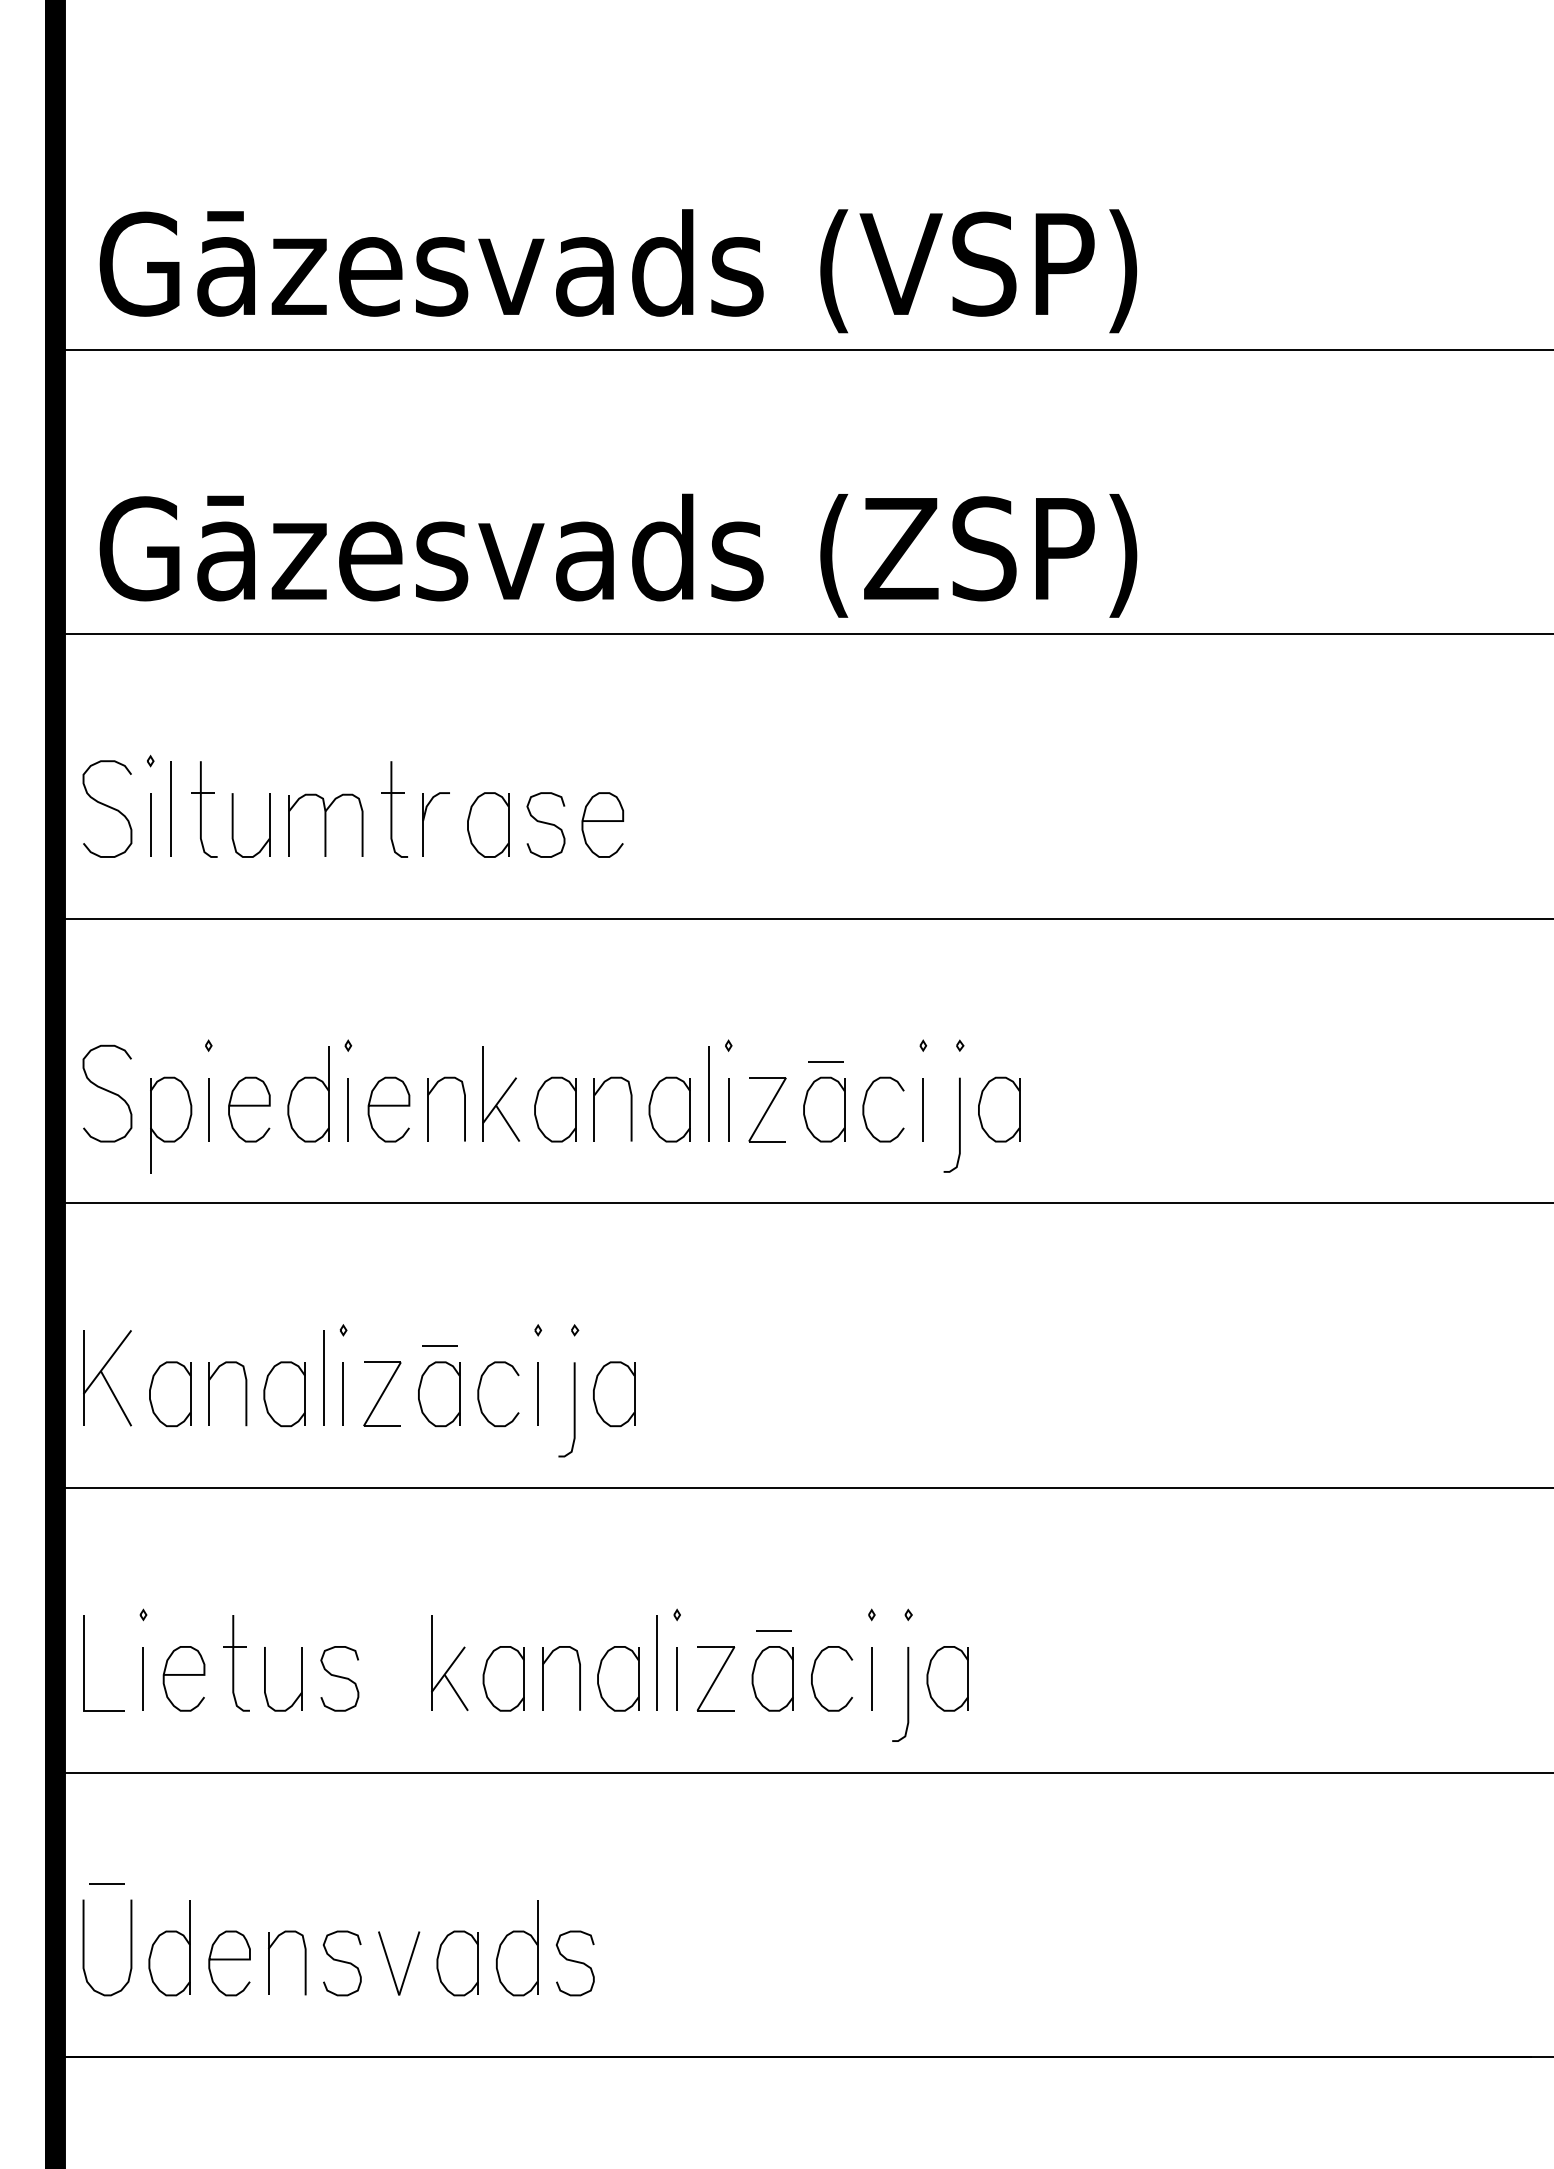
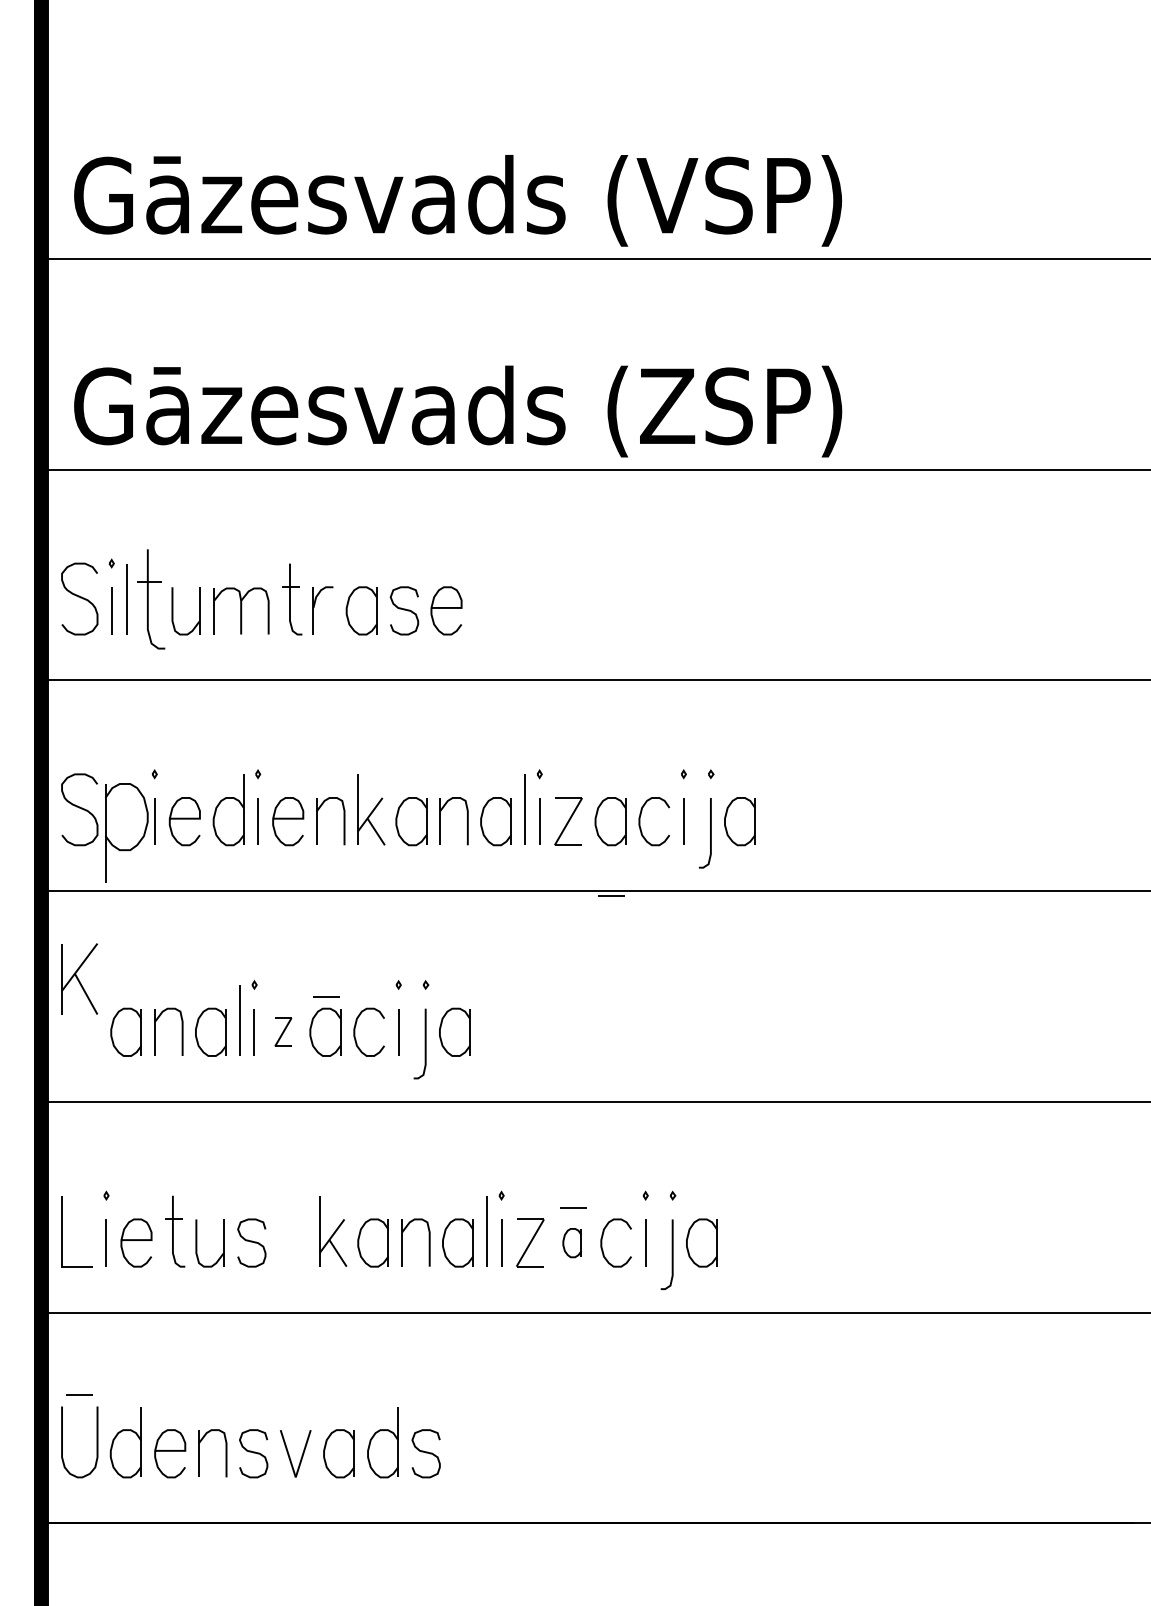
part: (204, 809) -> (151, 599), size x1.4
line: (825, 1061) -> (611, 895), moved
part: (171, 1124) -> (127, 832), size x1.4
part: (107, 1378) -> (79, 979), moved
part: (382, 1393) -> (283, 1031), size x0.6
part: (772, 1678) -> (572, 1242), size x0.6

